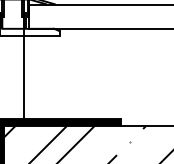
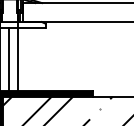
line: (11, 77) -> (8, 59), added

